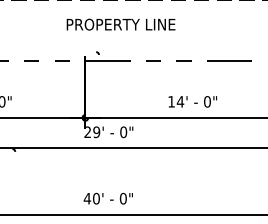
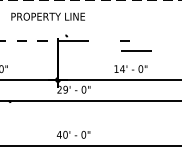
text: (119, 24) -> (47, 16), moved
line: (152, 59) -> (103, 40), removed
line: (229, 59) -> (136, 50), moved

